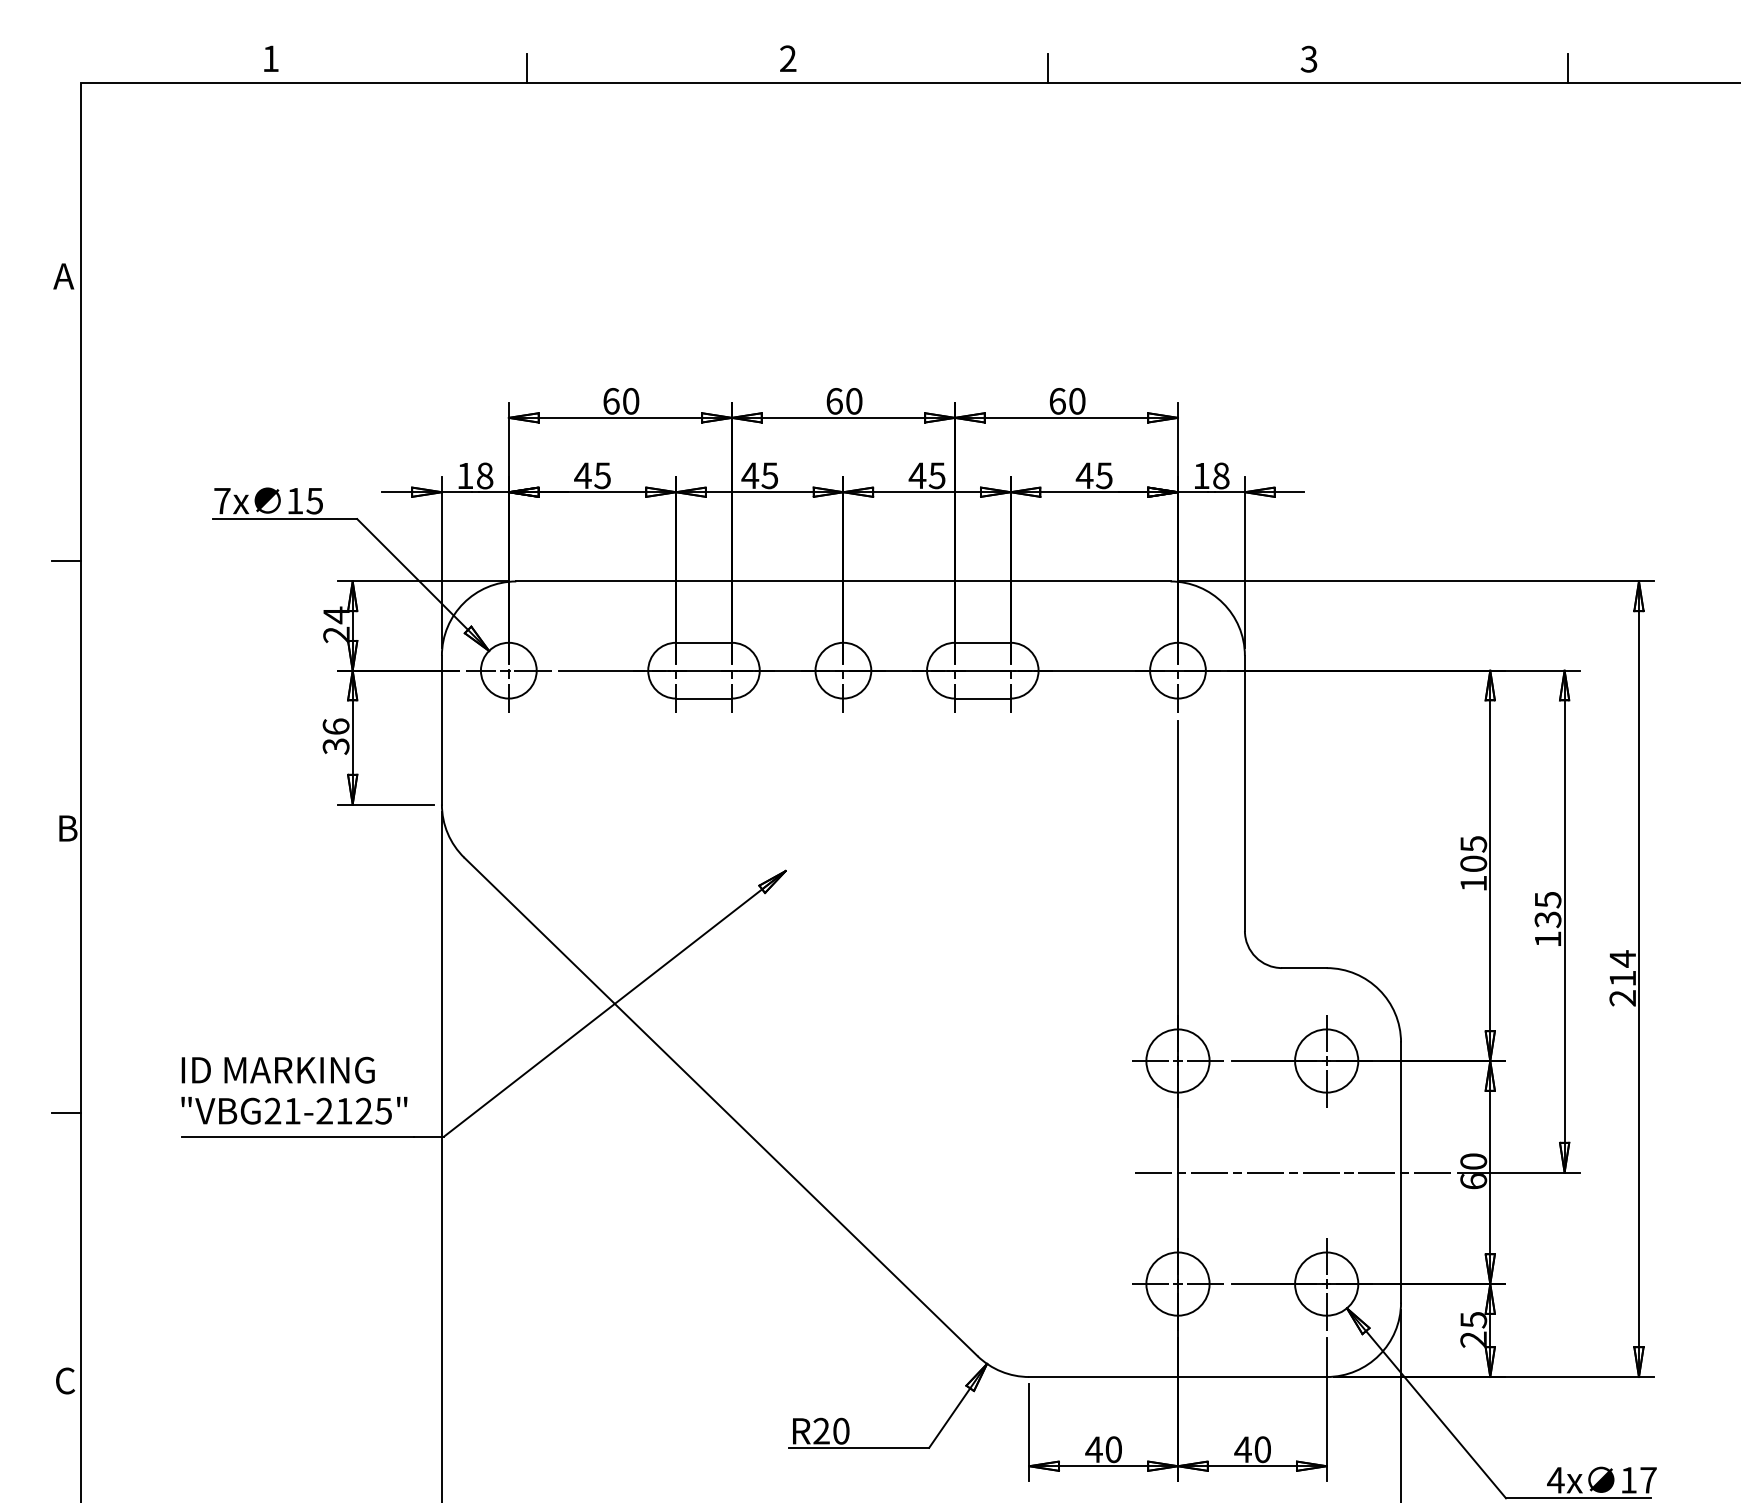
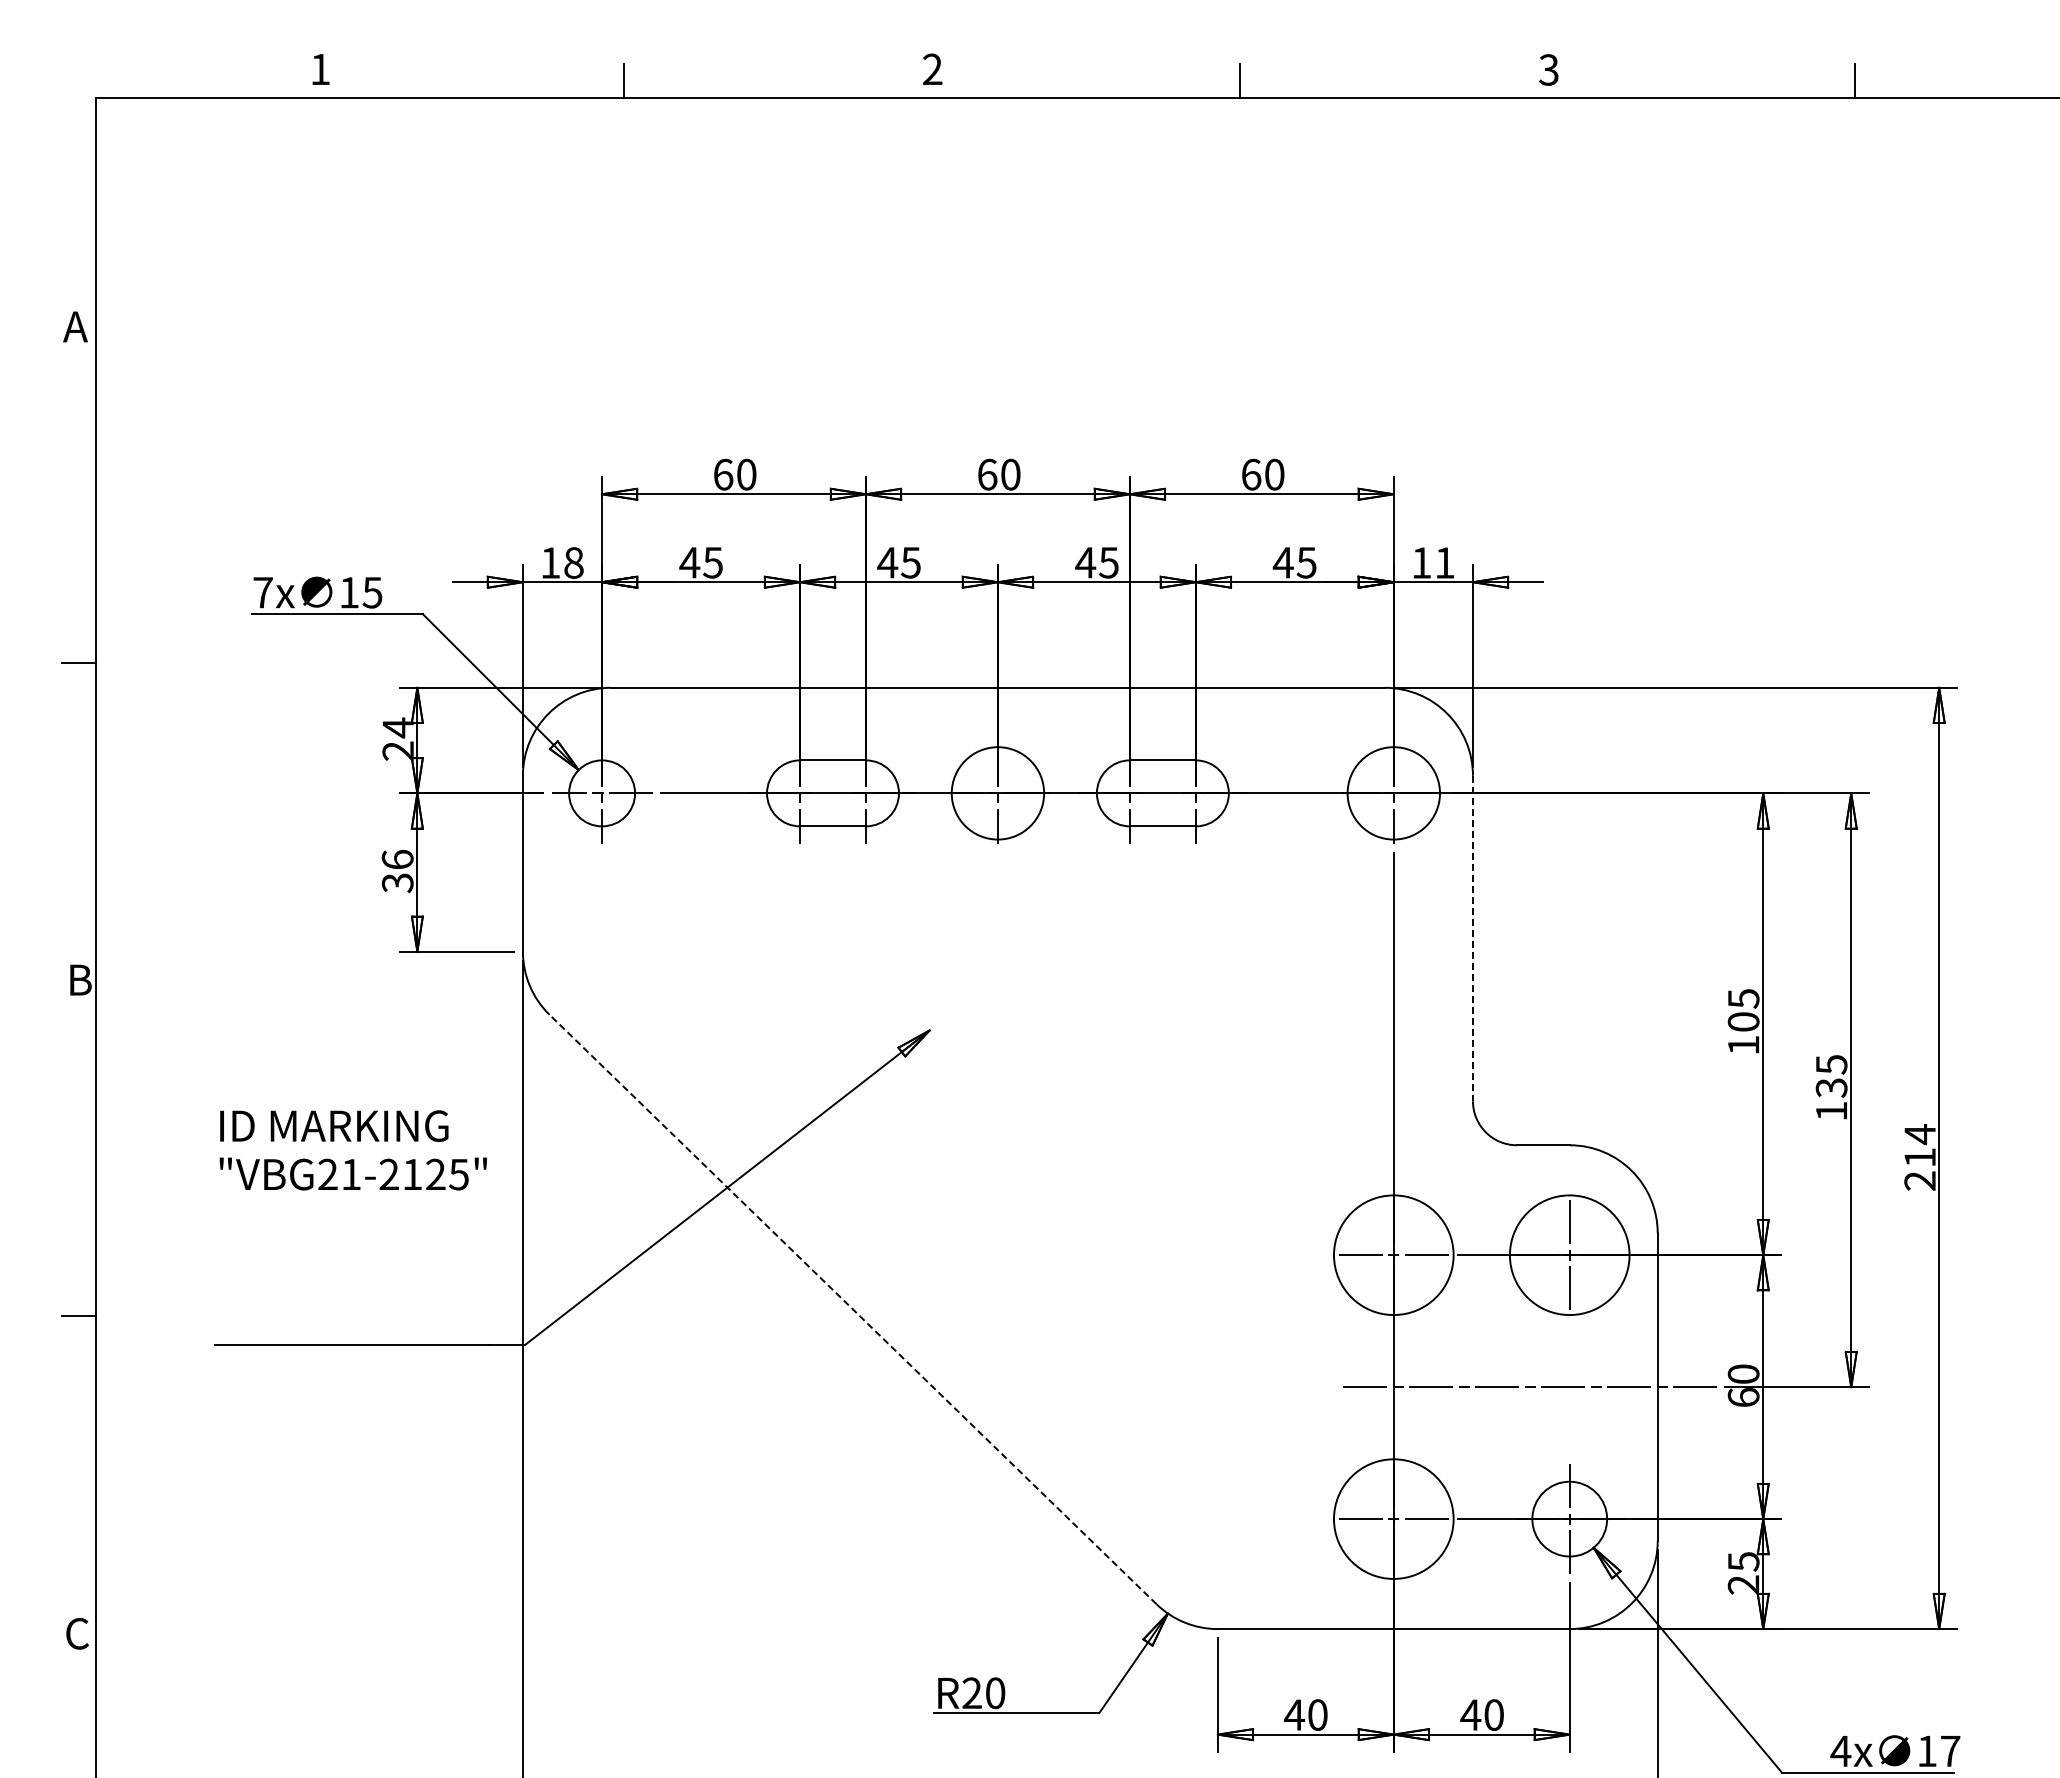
text: (1220, 475) -> (1444, 562), 18 -> 11
circle: (843, 670) -> (997, 793), size x1.4
circle: (1177, 670) -> (1393, 793), size x1.4
line: (1244, 793) -> (1472, 938), solid -> dashed
circle: (1177, 1060) -> (1393, 1254), size x1.6
circle: (1326, 1060) -> (1569, 1254), size x1.6
text: (293, 1090) -> (352, 1150), moved
line: (720, 1106) -> (852, 1309), solid -> dashed
circle: (1177, 1283) -> (1393, 1518), size x1.6

